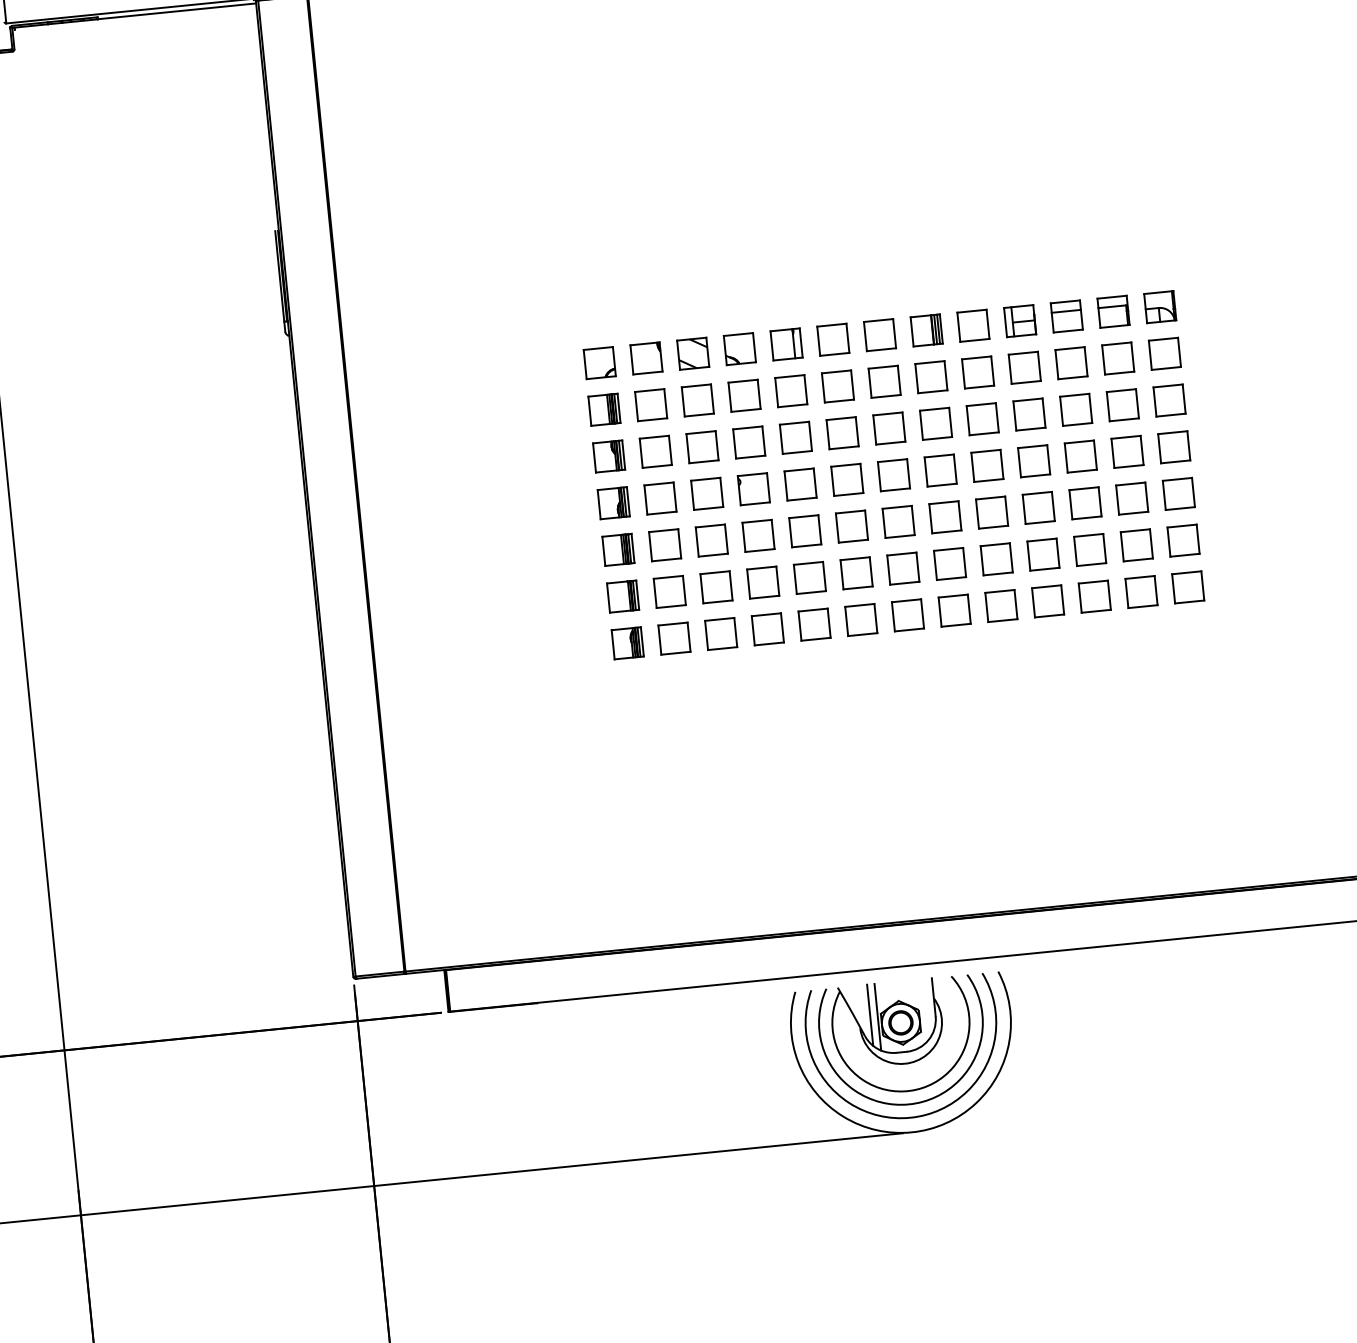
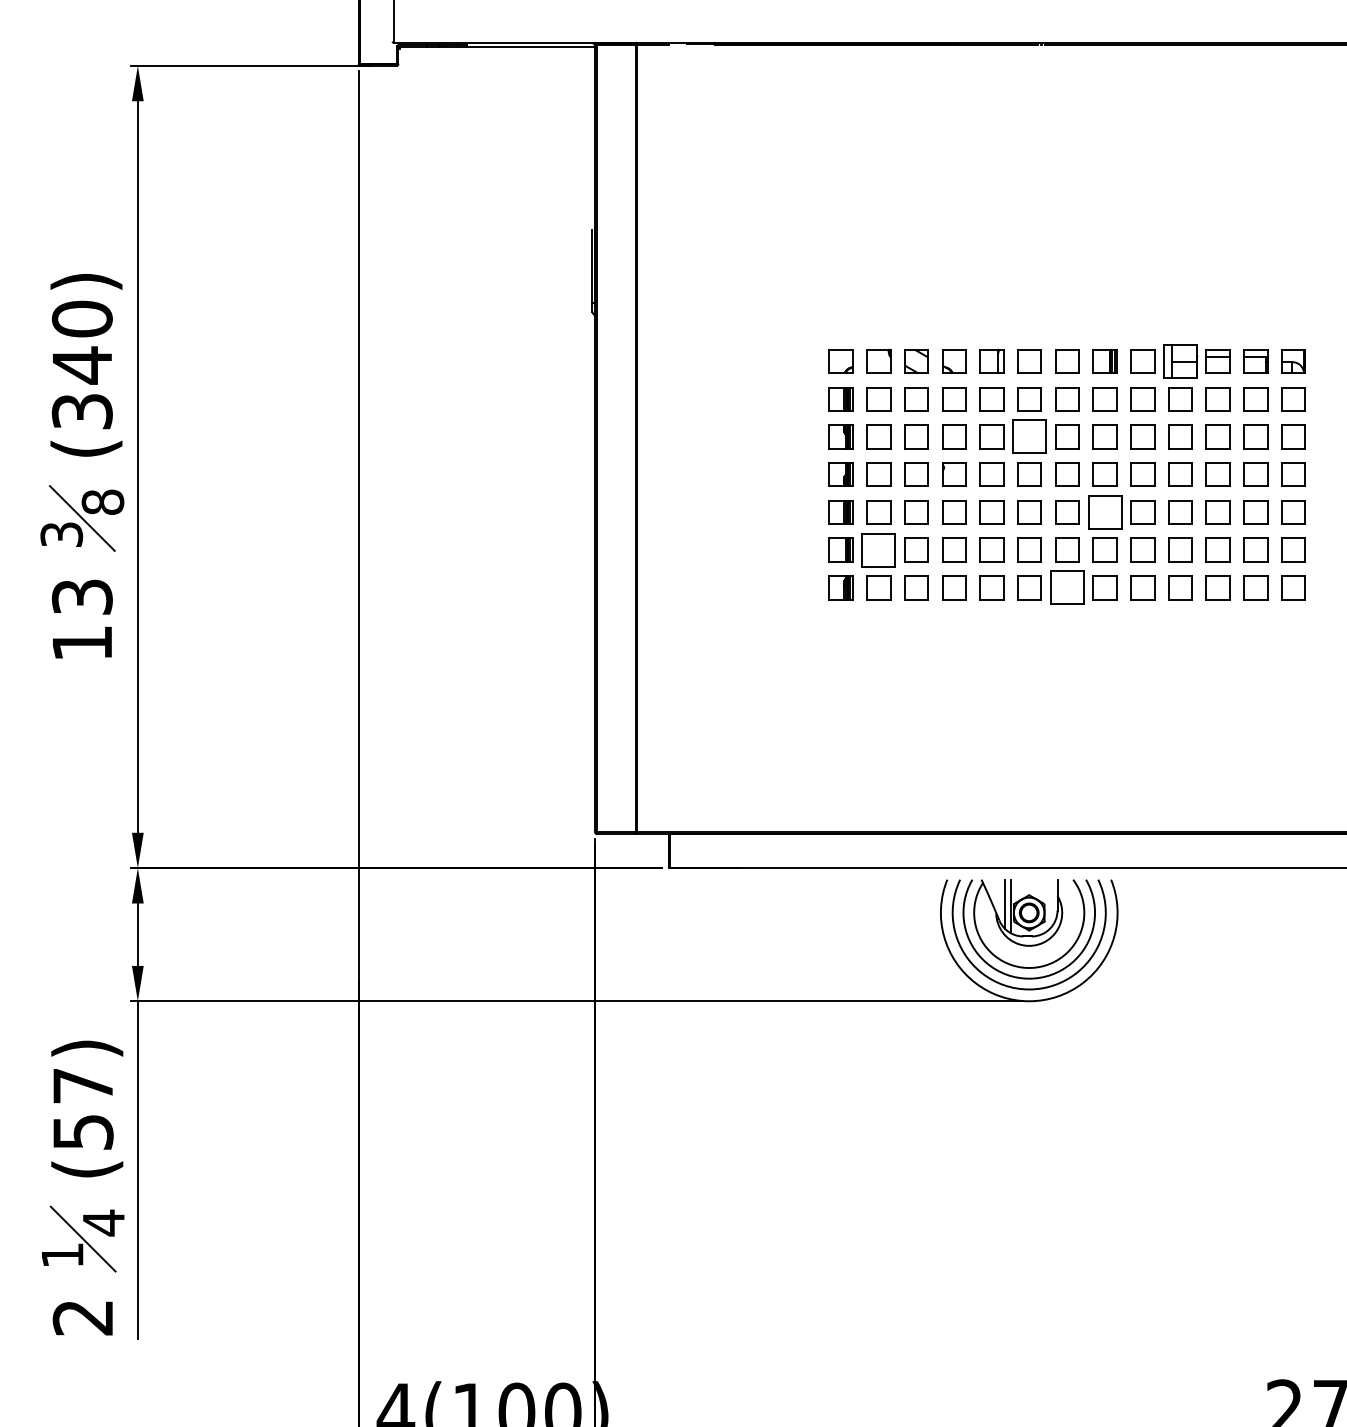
part: (1020, 321) -> (1180, 361), size x1.4
part: (842, 432) -> (1029, 436), size x1.4
part: (944, 517) -> (1104, 512), size x1.4
part: (669, 591) -> (878, 549), size x1.4
part: (908, 614) -> (1067, 587), size x1.4

